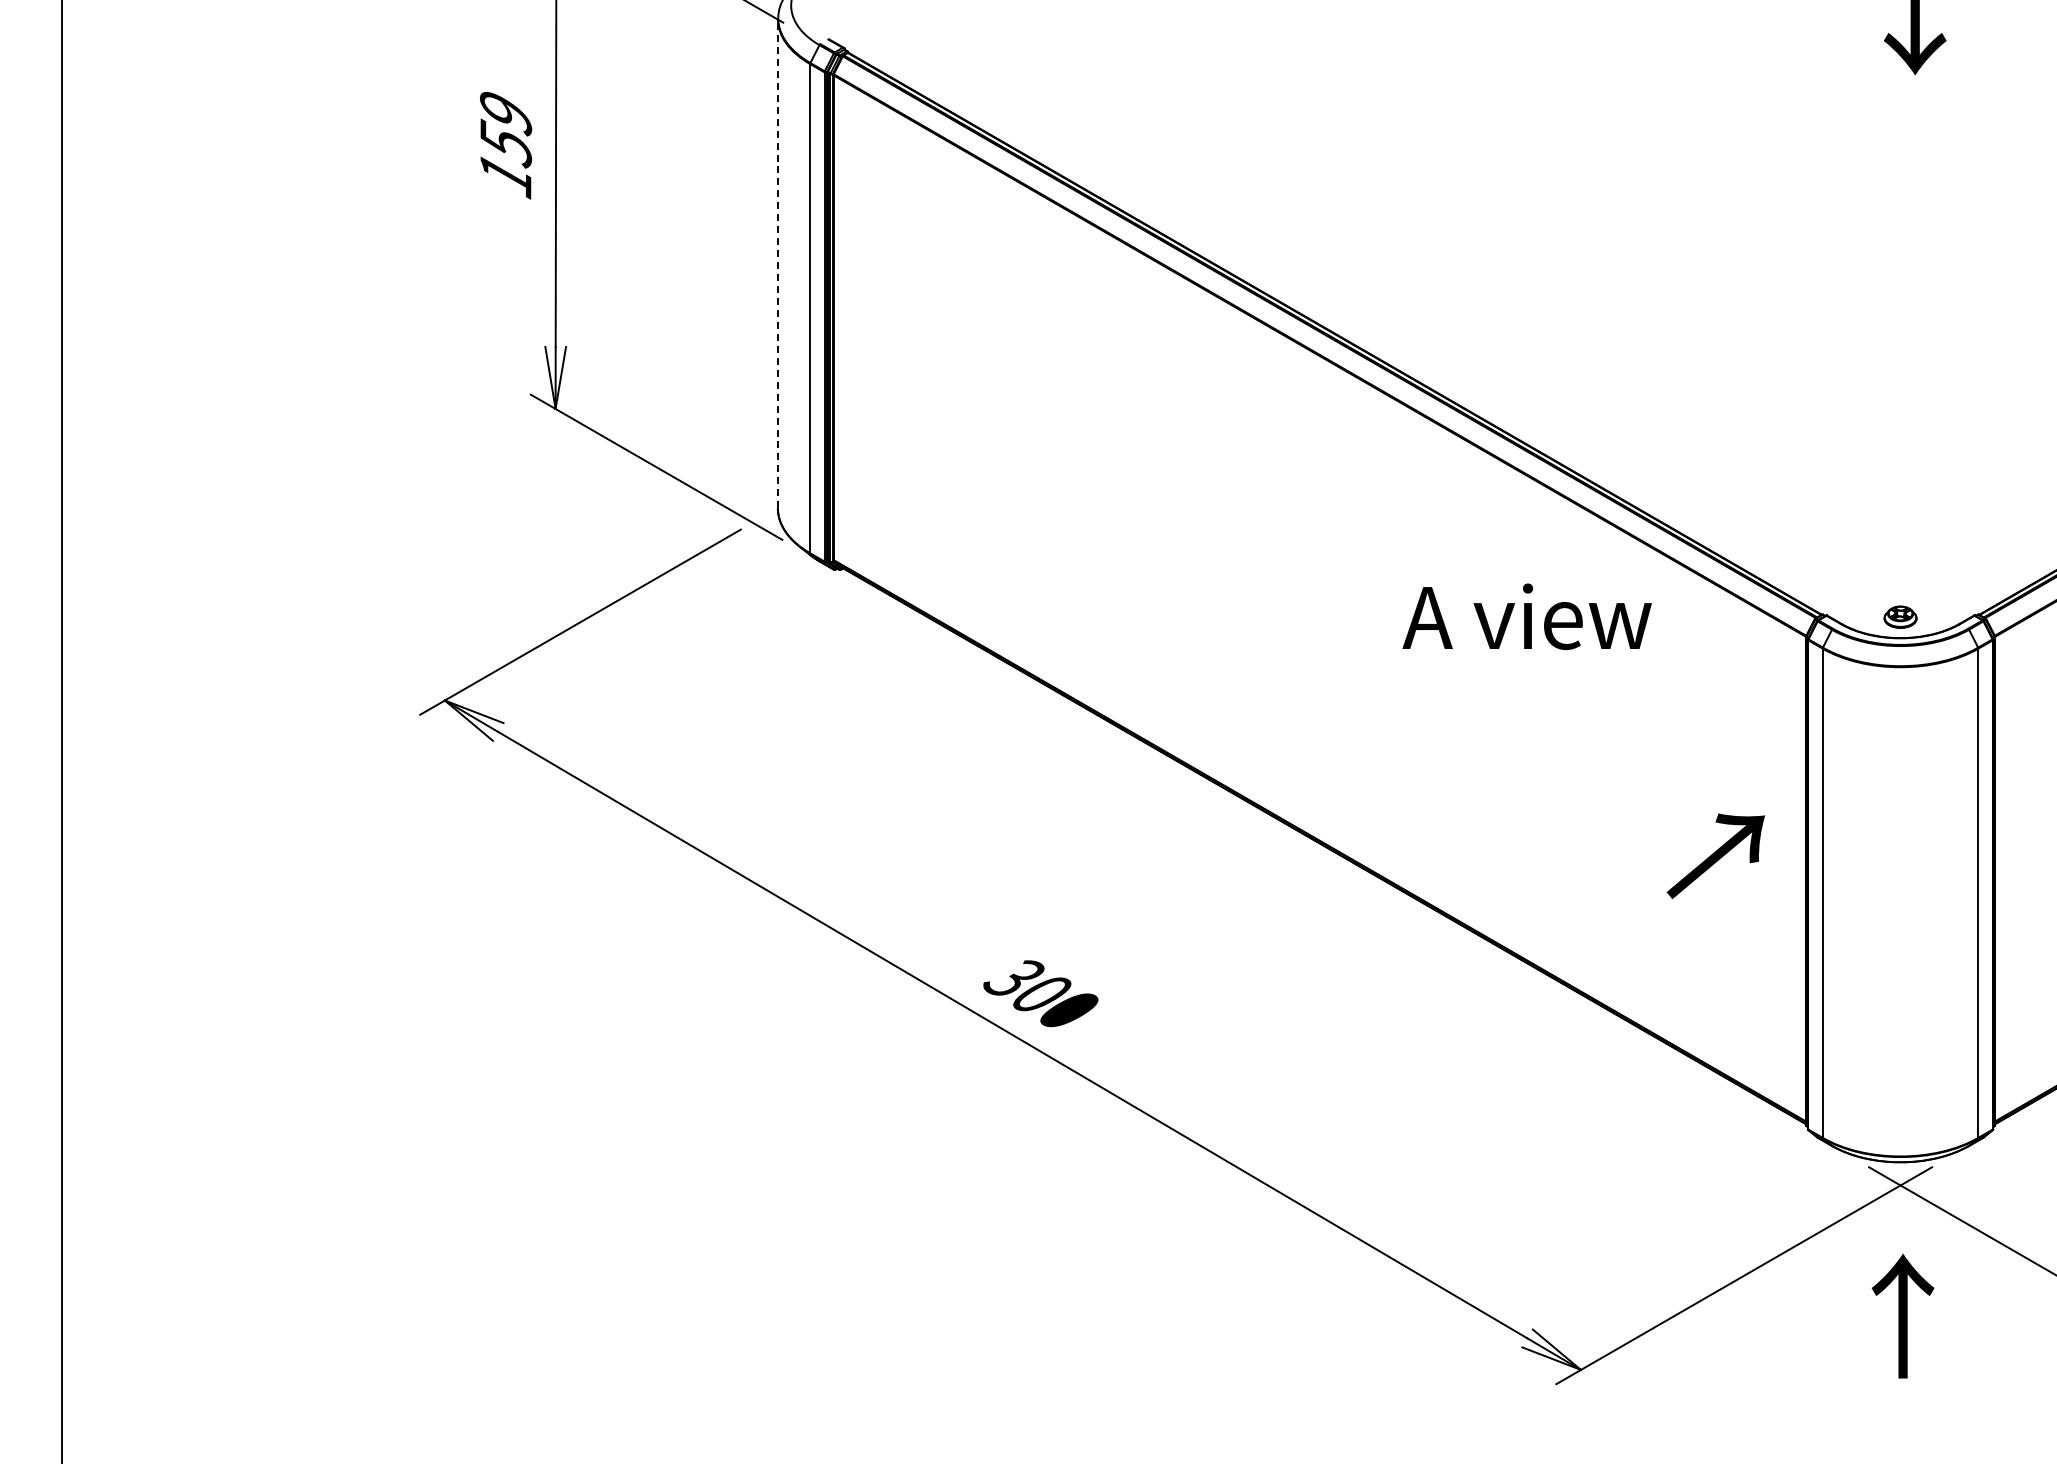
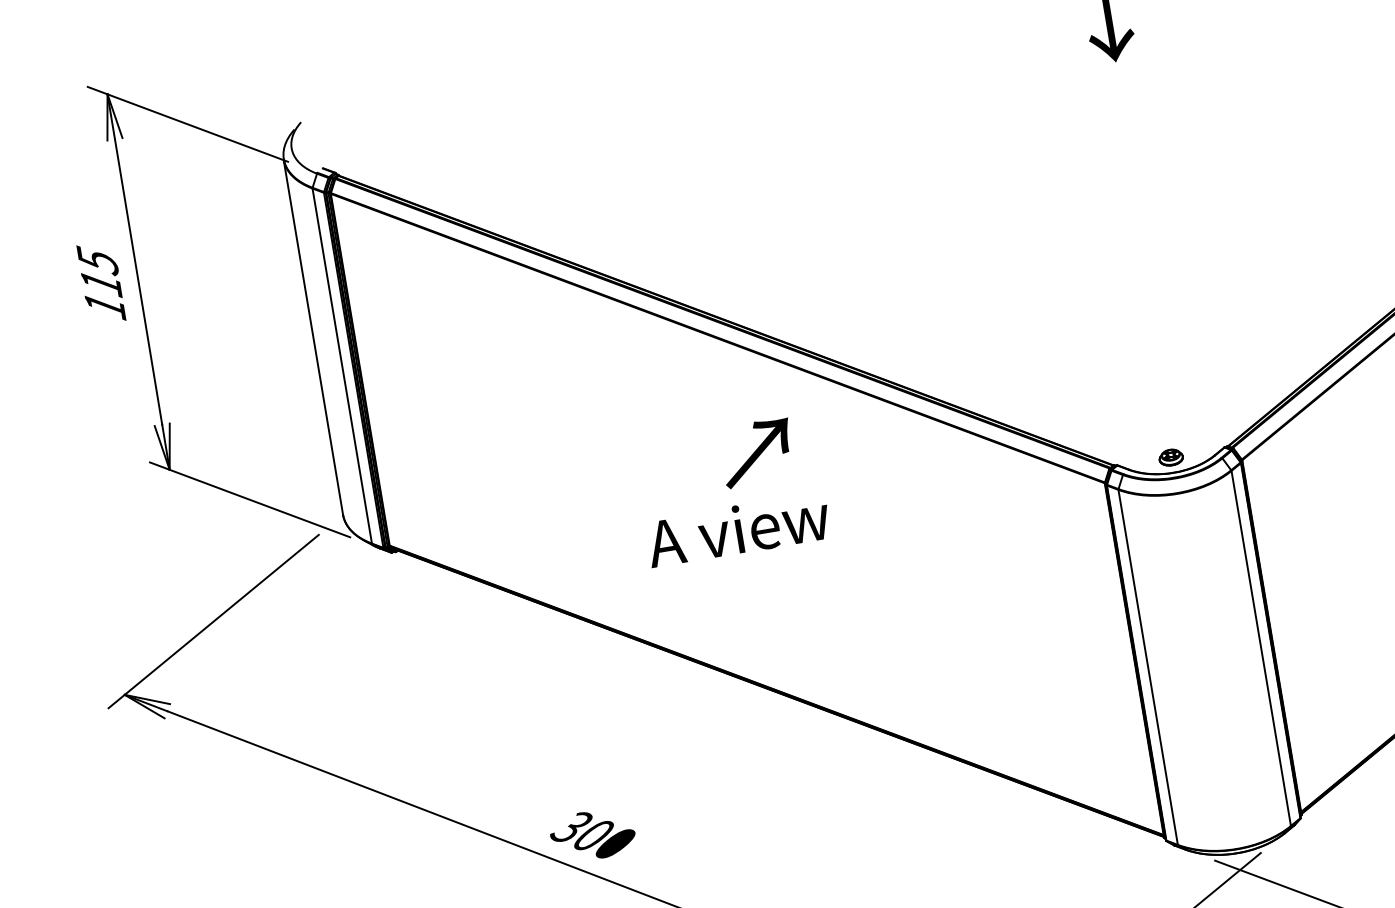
text: (506, 127) -> (99, 271), 159 -> 115
line: (777, 263) -> (313, 337), dashed -> solid
text: (1526, 616) -> (737, 529), moved
text: (1715, 855) -> (756, 452), moved

